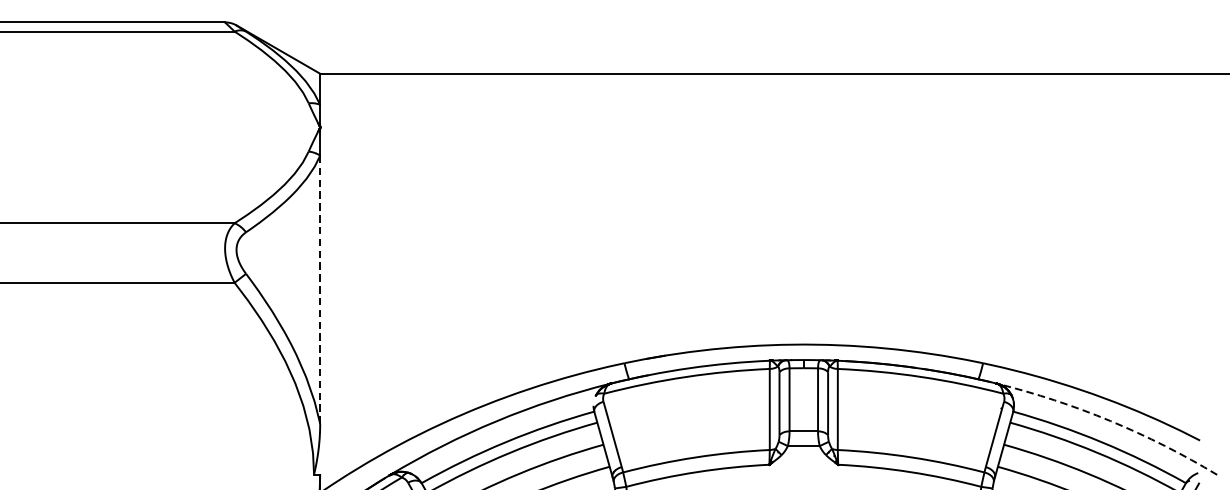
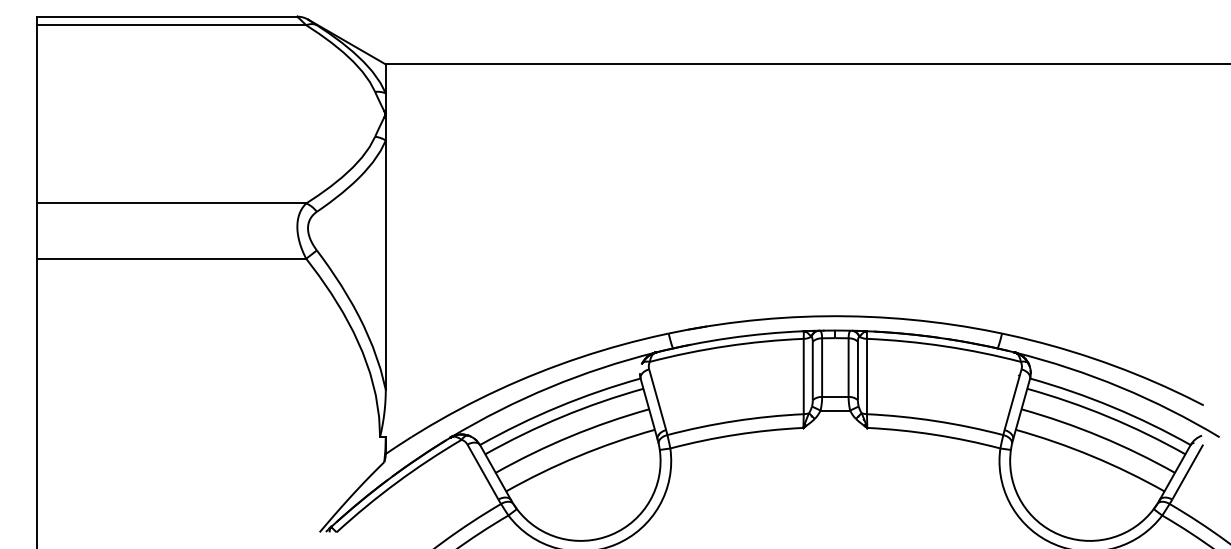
line: (319, 290) -> (385, 265), dashed -> solid
arc: (1110, 421) -> (1120, 387), dashed -> solid

